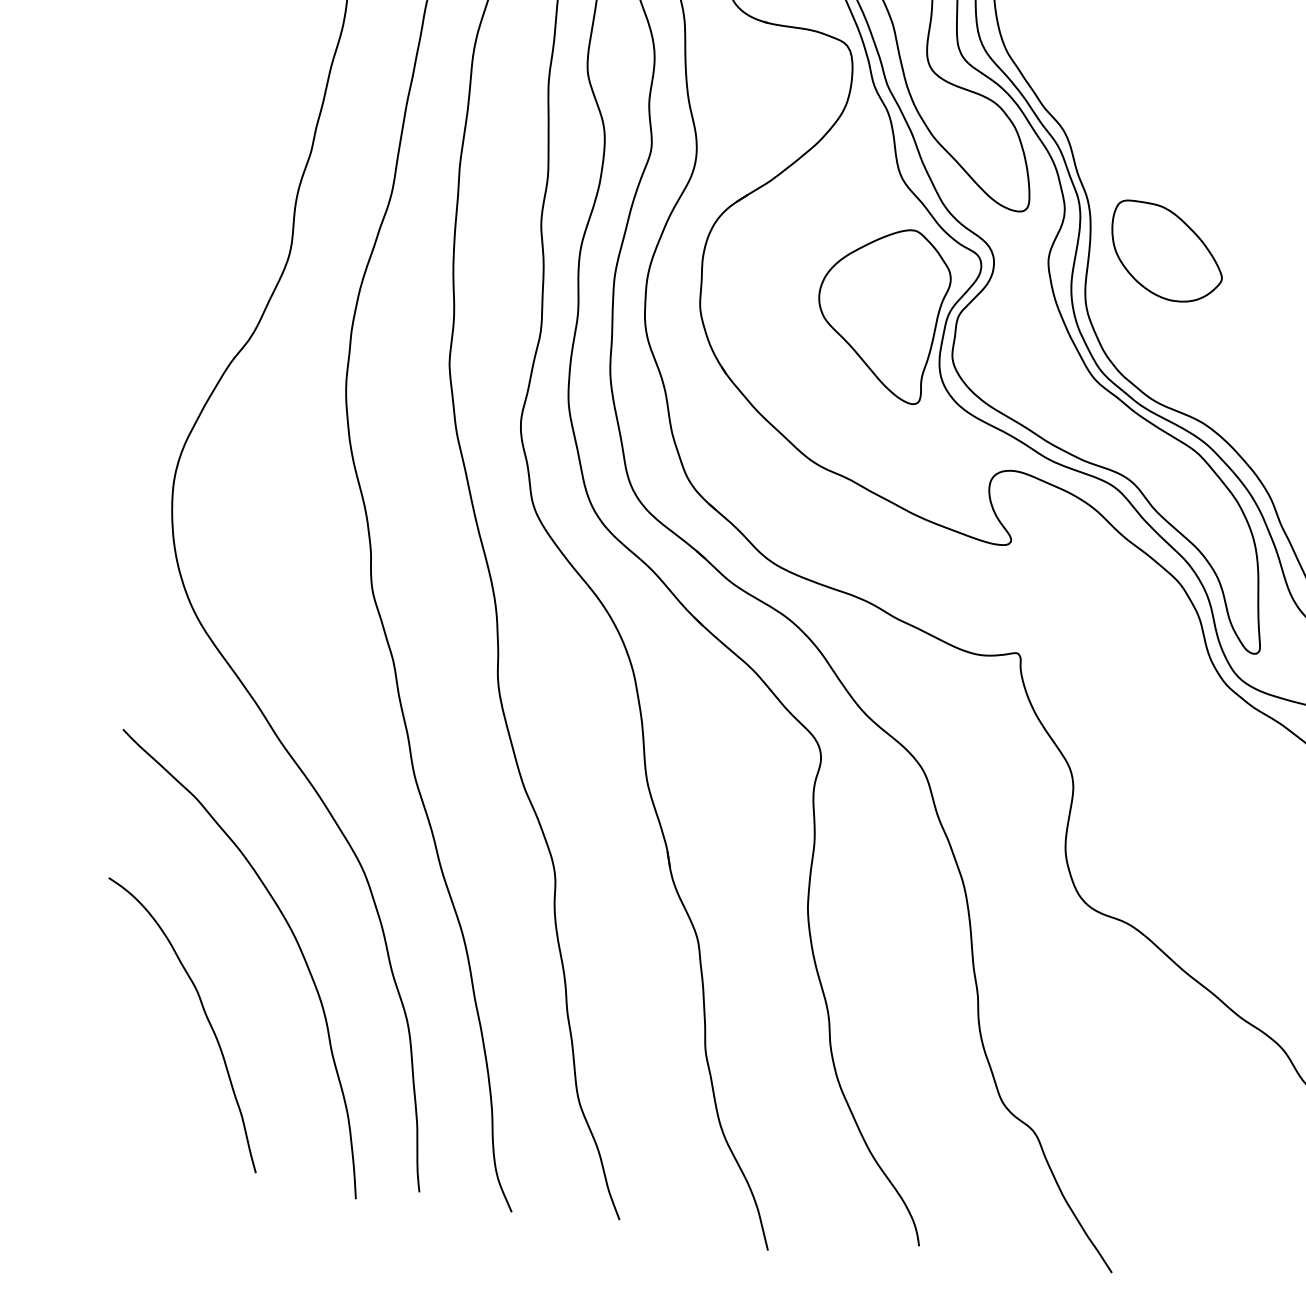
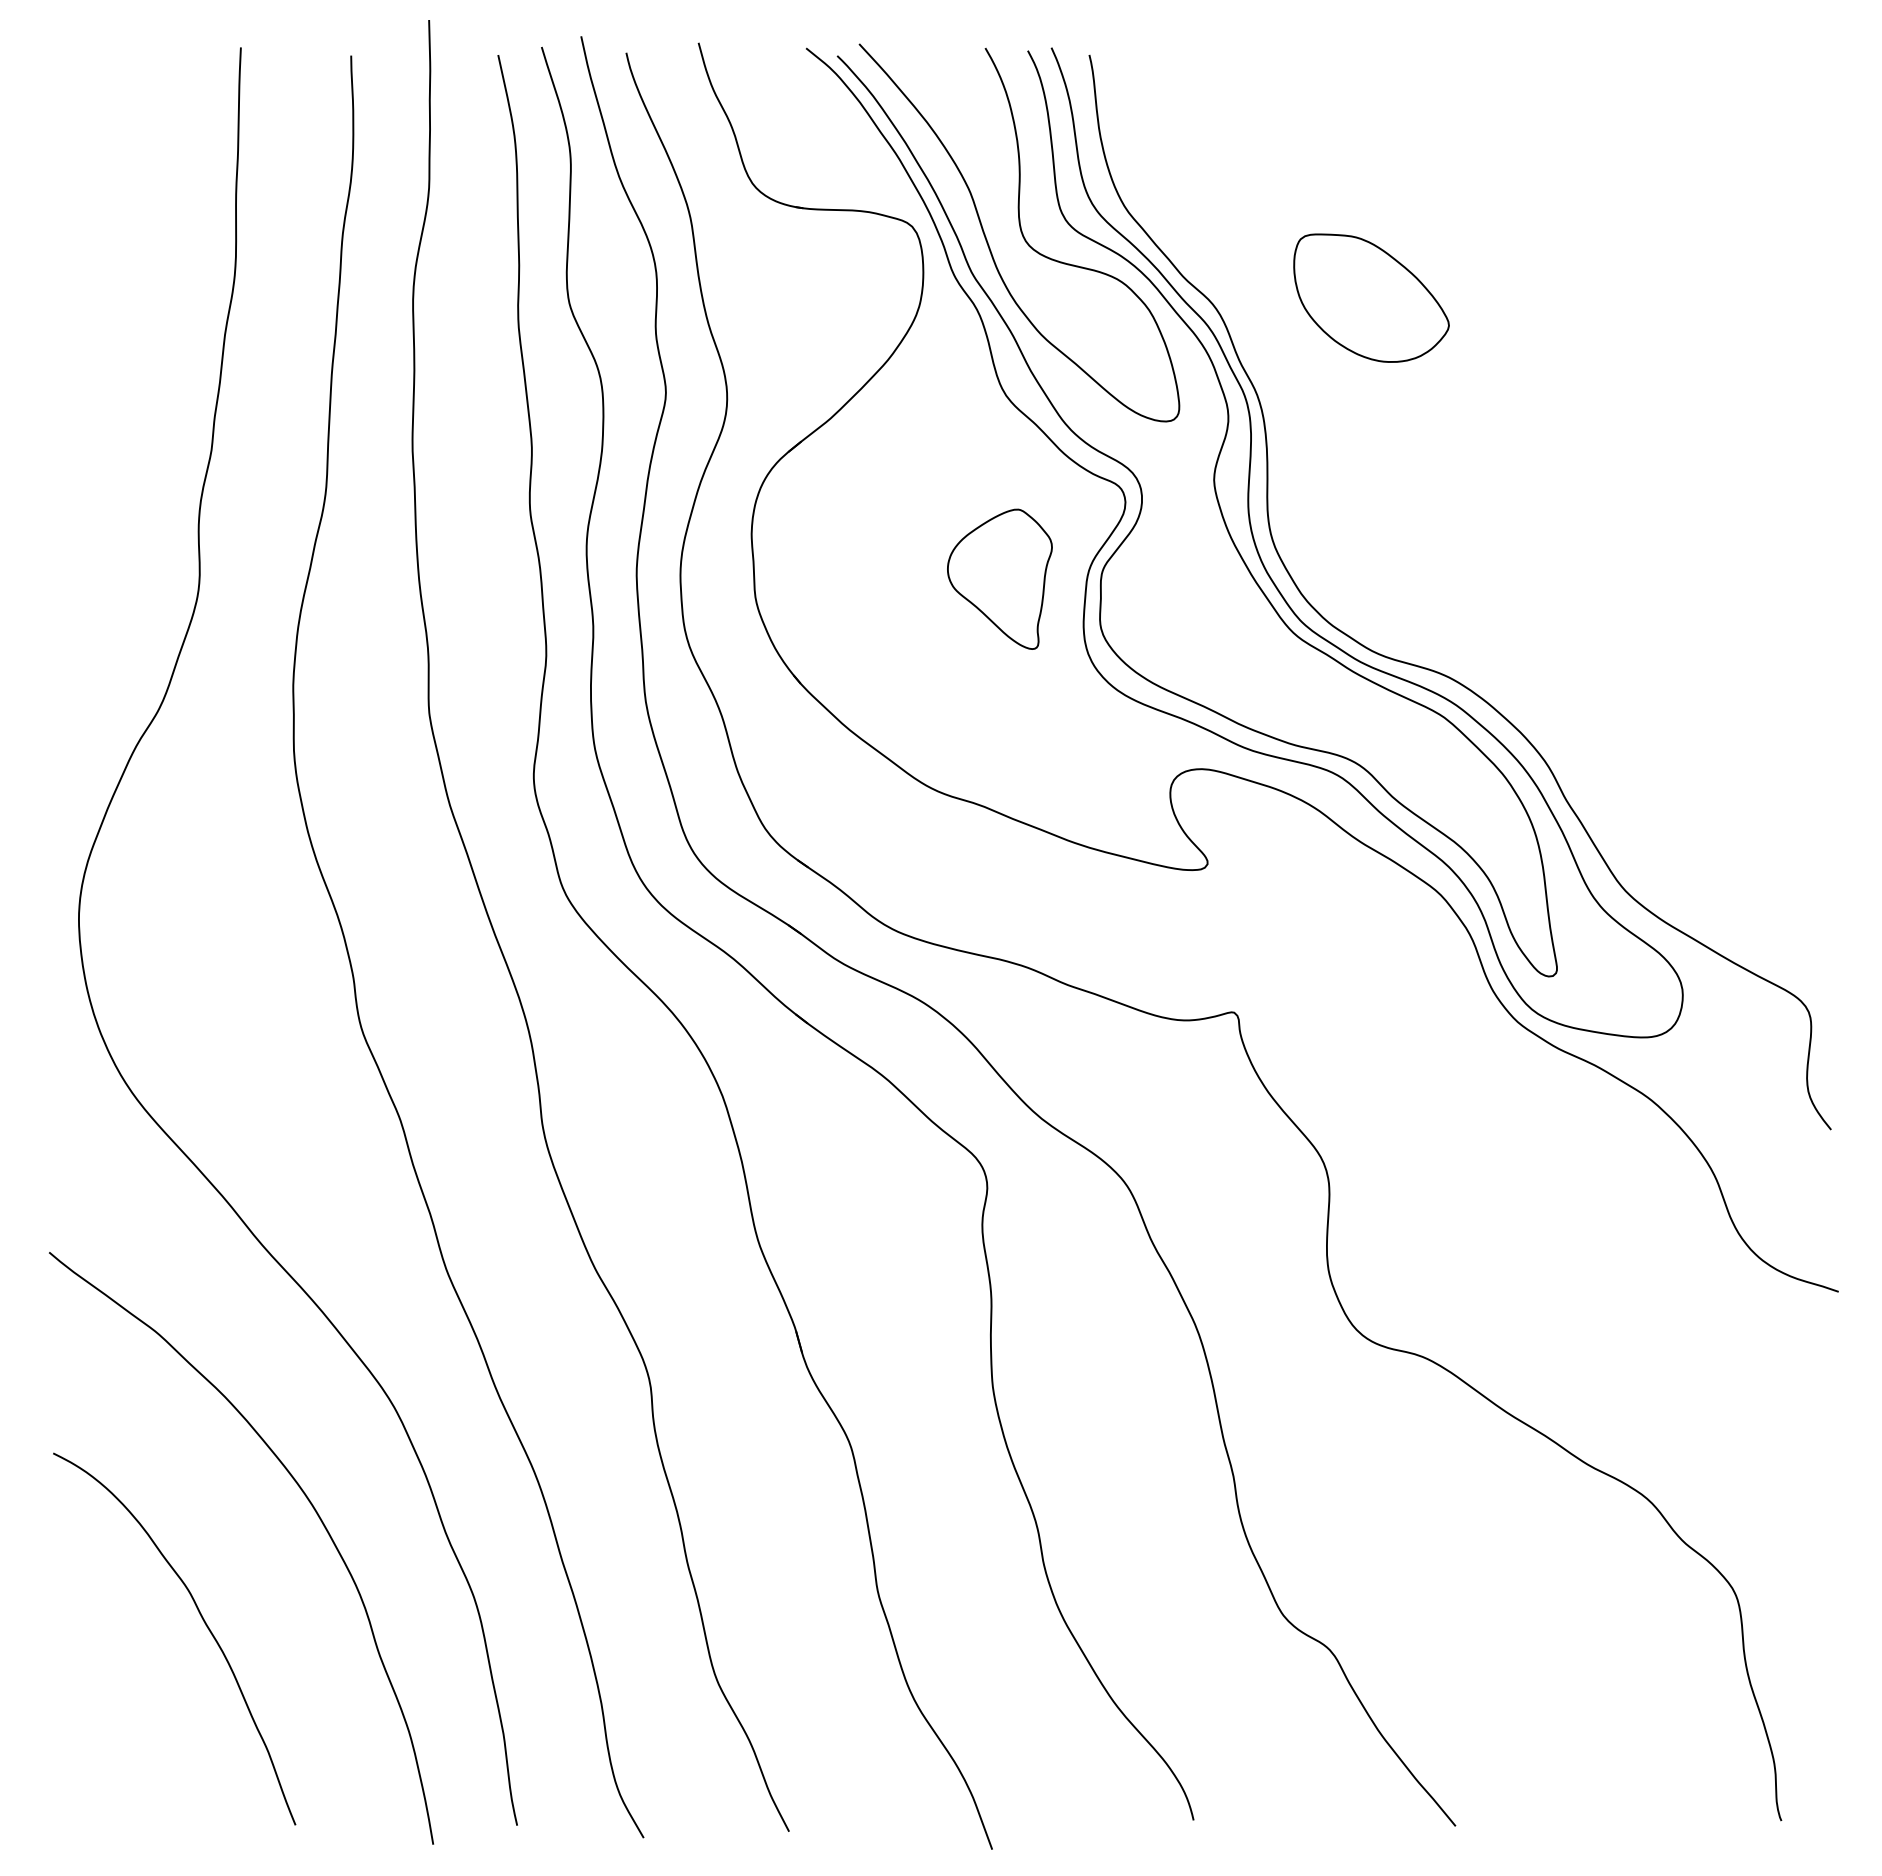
part: (1167, 251) -> (1371, 297), moved
part: (881, 313) -> (999, 579), size x0.6

